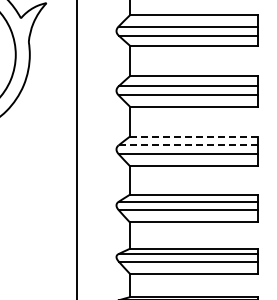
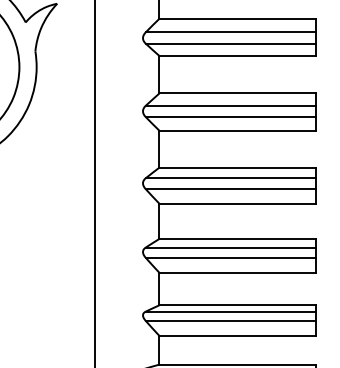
line: (193, 136) -> (237, 167), dashed -> solid
line: (188, 145) -> (231, 178), dashed -> solid

